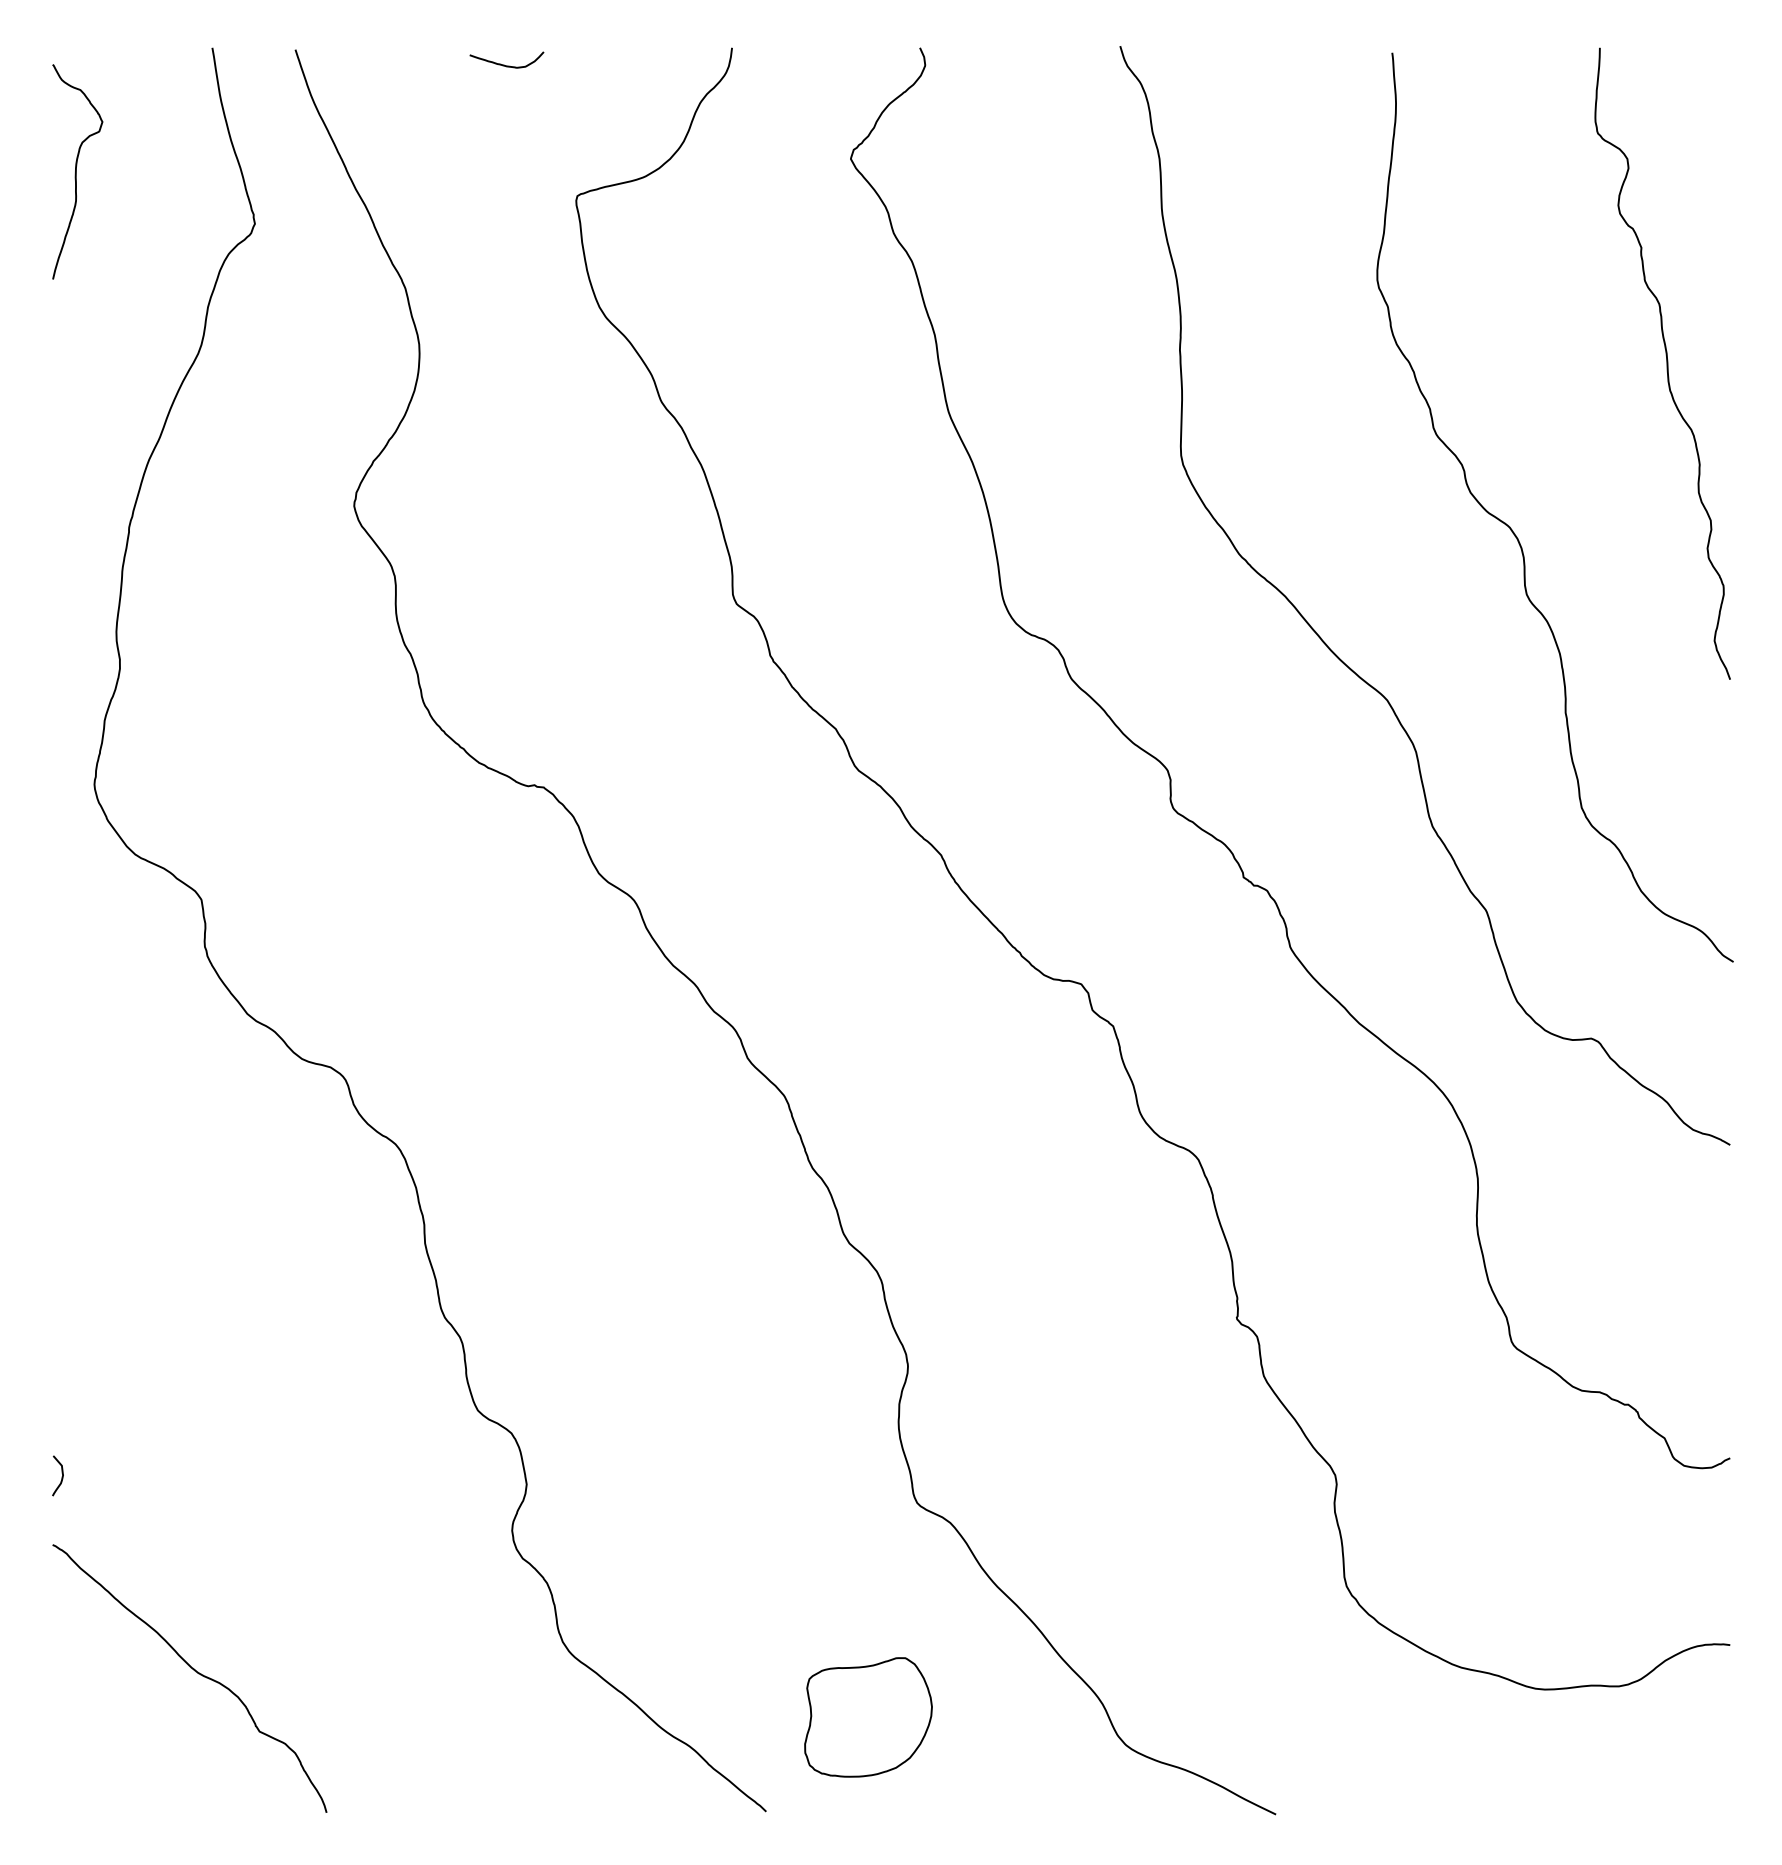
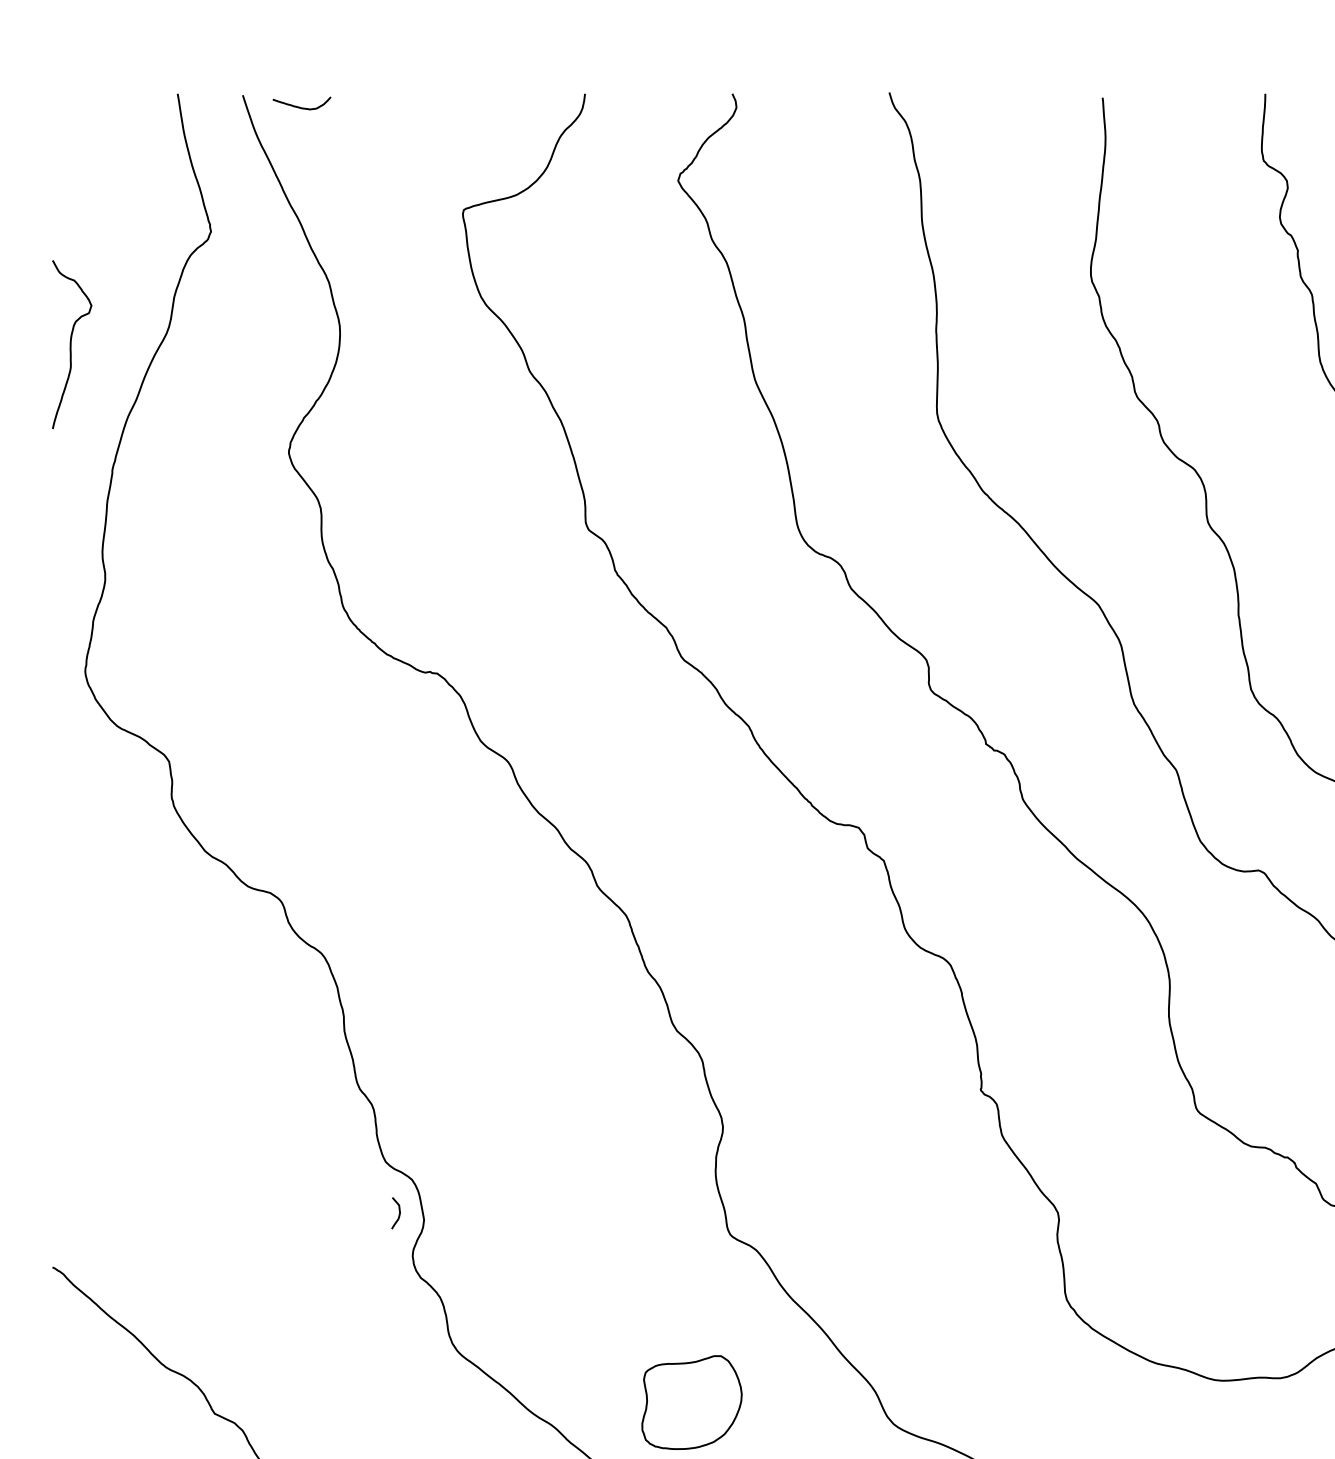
curve: (504, 64) -> (300, 106), moved
curve: (76, 171) -> (71, 344), moved
curve: (61, 1476) -> (398, 1213), moved

